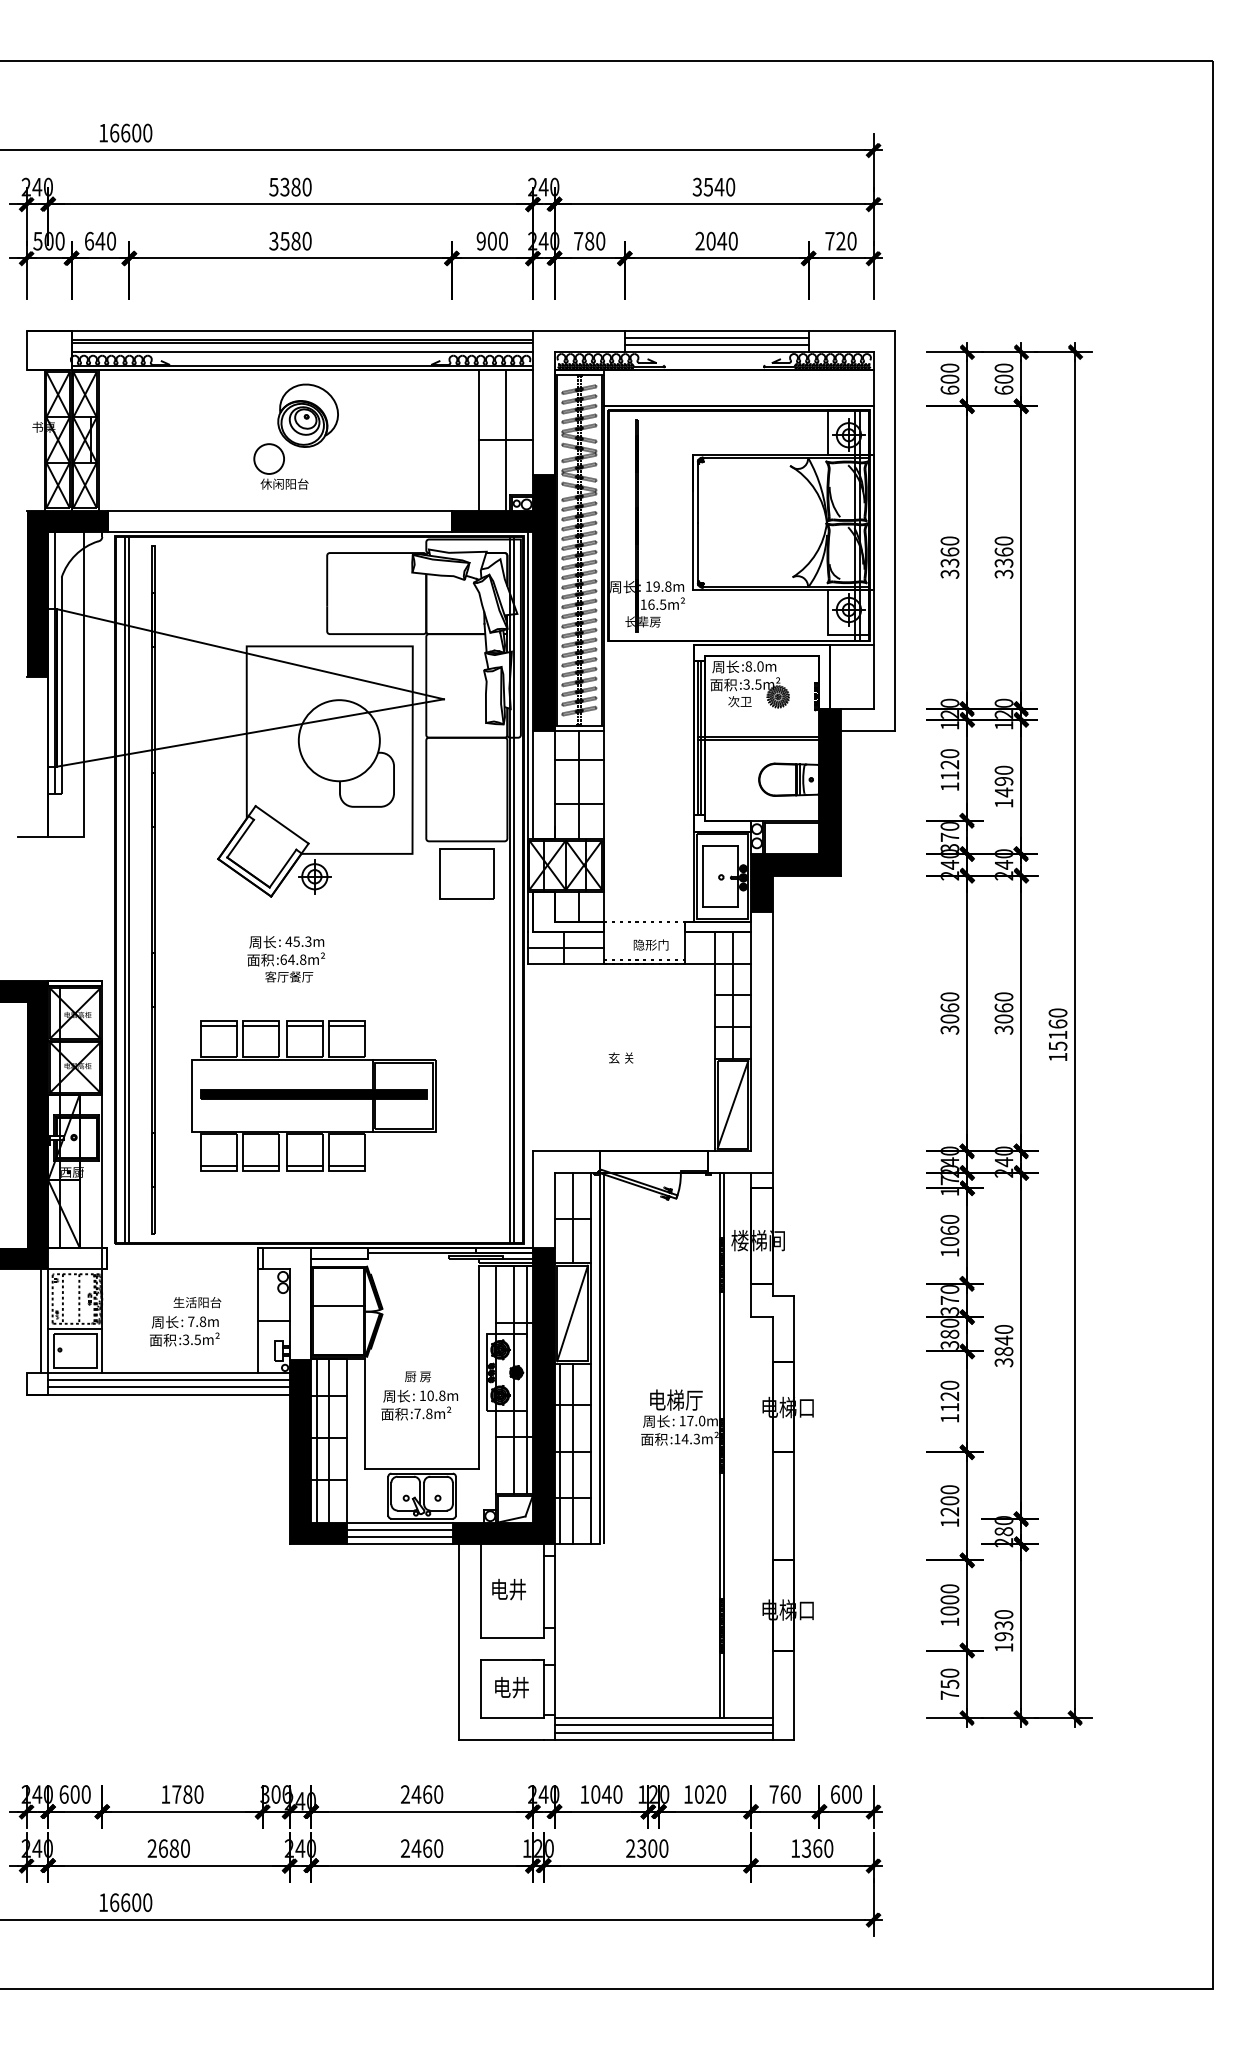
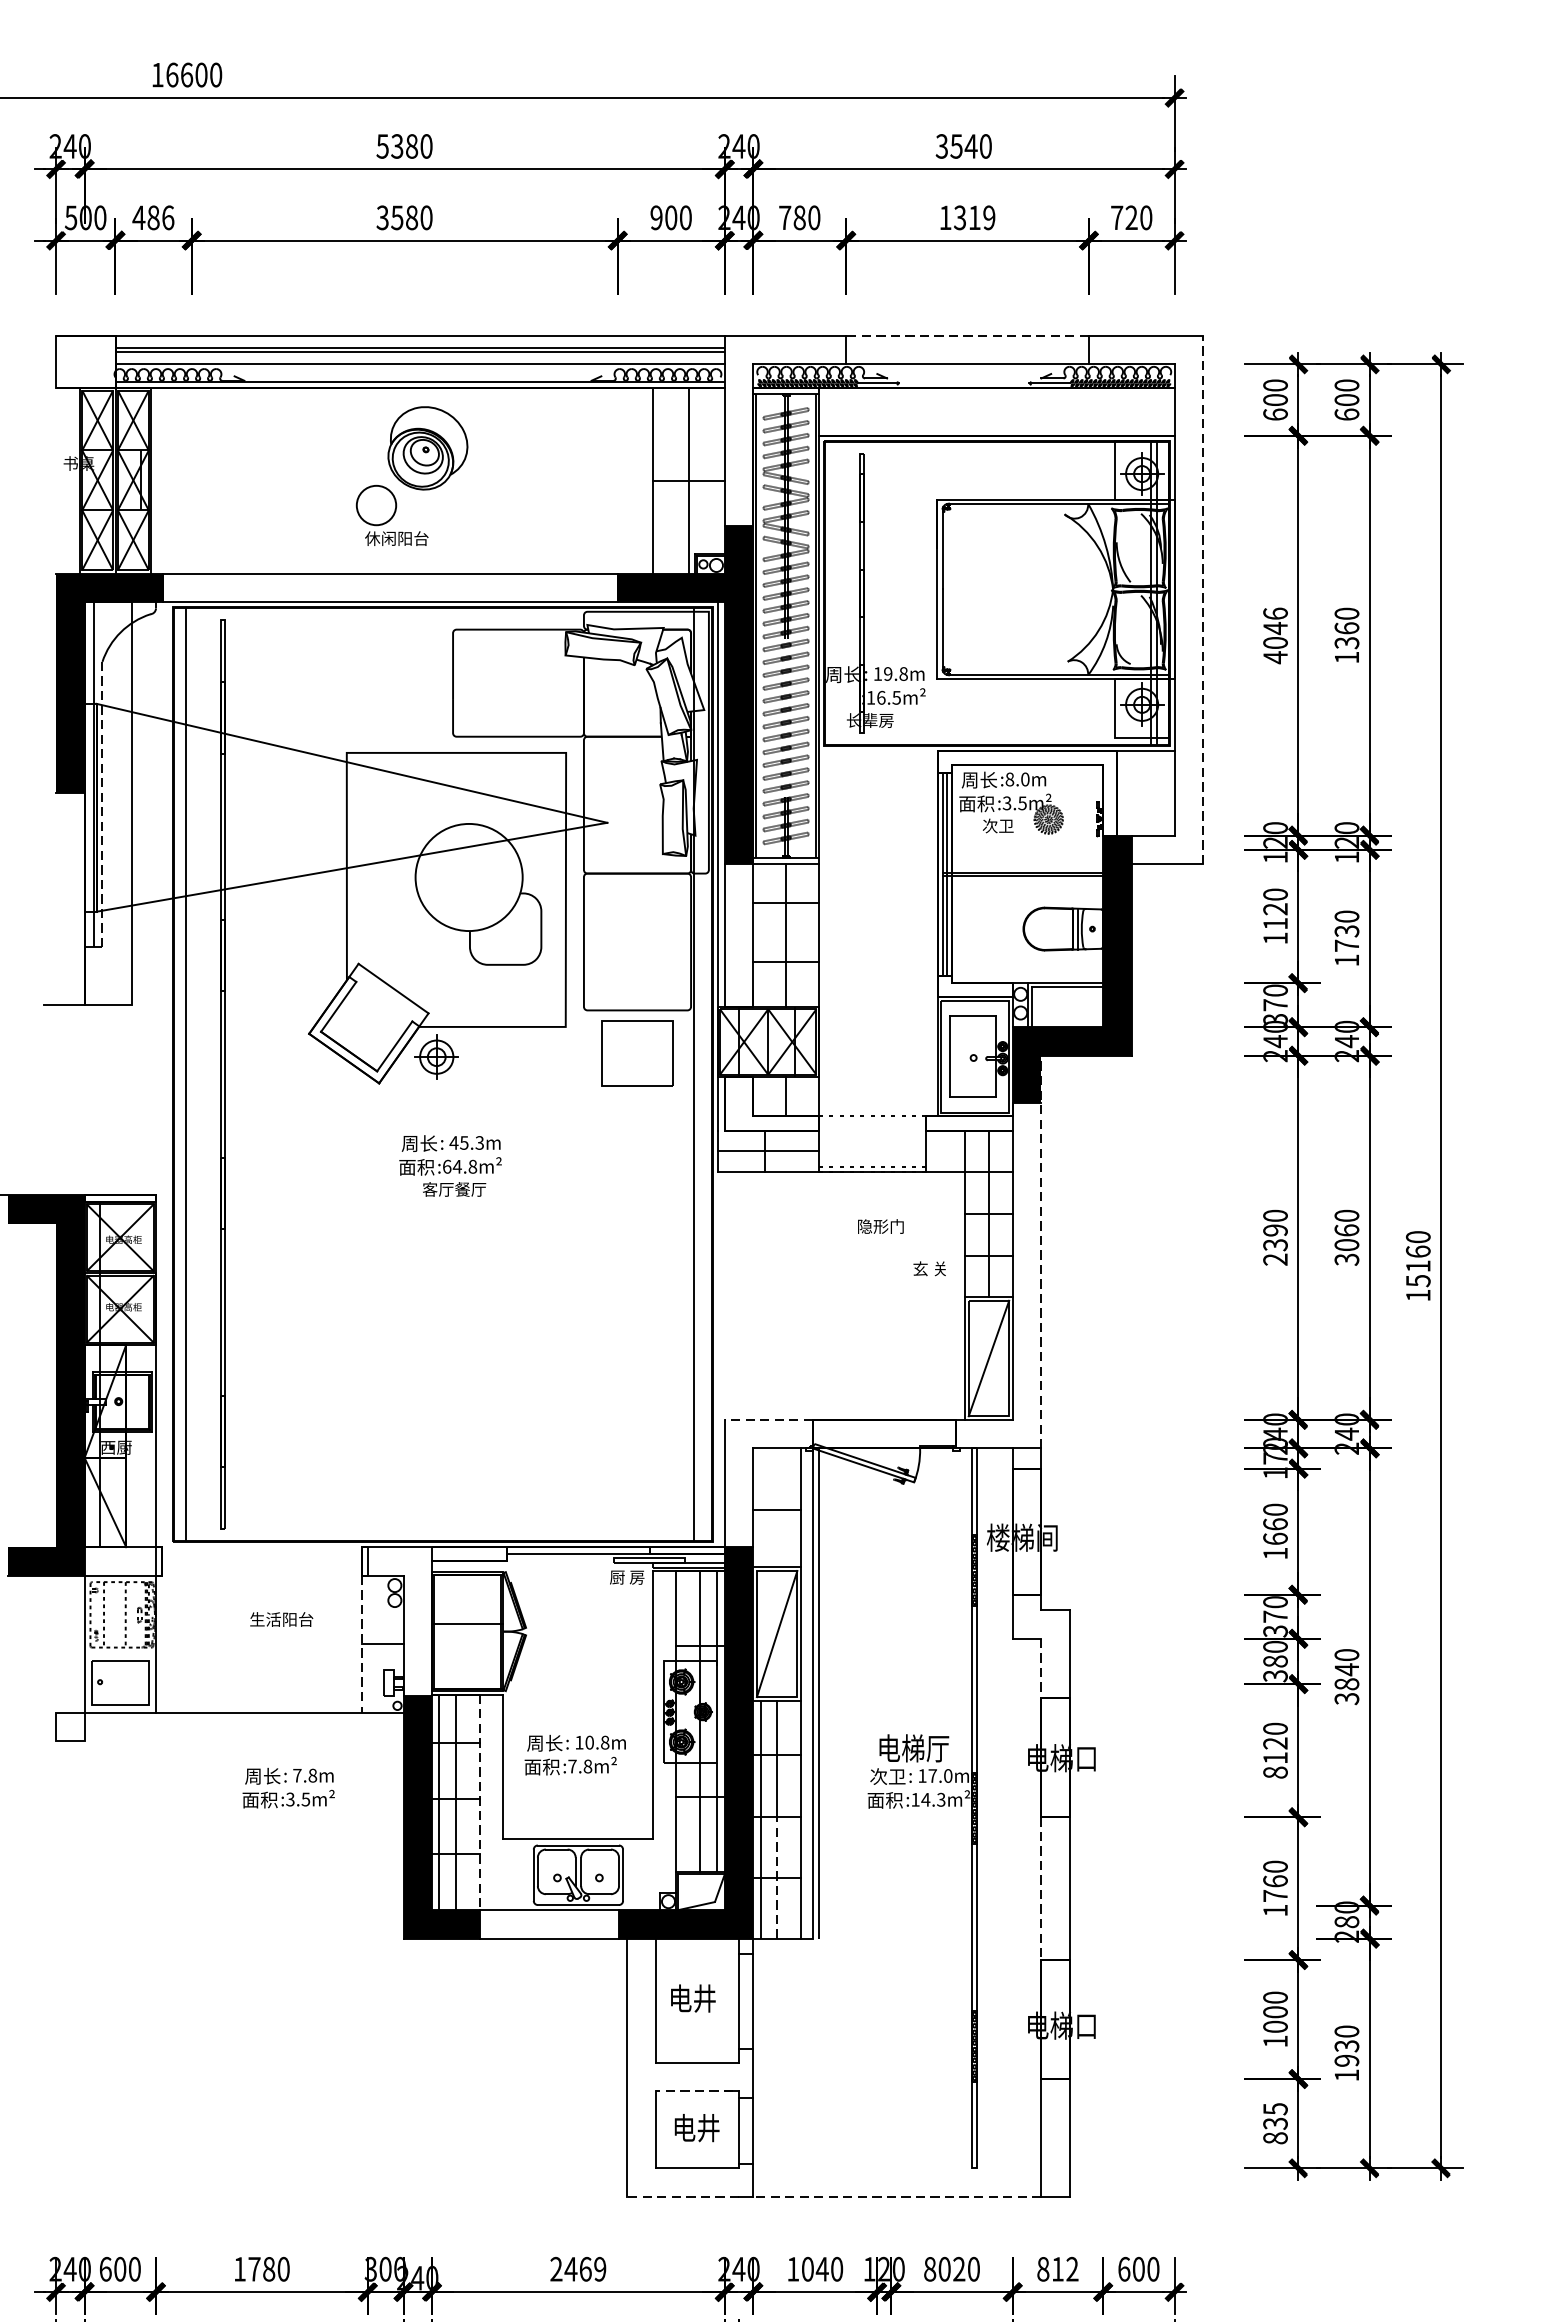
text: (100, 240) -> (153, 216), 640 -> 486
text: (716, 240) -> (967, 216), 2040 -> 1319
line: (716, 330) -> (967, 335), solid -> dashed
line: (716, 337) -> (967, 344), removed
line: (716, 345) -> (967, 355), removed
line: (895, 530) -> (1203, 599), solid -> dashed
text: (949, 557) -> (1274, 635), 3360 -> 4046
text: (1003, 573) -> (1346, 656), 3360 -> 1360
line: (61, 686) -> (102, 805), solid -> dashed
text: (1004, 787) -> (1347, 939), 1490 -> 1730
line: (129, 889) -> (191, 1074), removed
line: (514, 889) -> (700, 1074), removed
text: (650, 944) -> (880, 1225), moved
text: (286, 958) -> (450, 1165), moved
text: (949, 1018) -> (1274, 1244), 3060 -> 2390
line: (772, 1024) -> (1041, 1252), solid -> dashed
text: (620, 1057) -> (928, 1268), moved
part: (313, 1095) -> (434, 1346), removed
line: (565, 1151) -> (767, 1420), solid -> dashed
line: (572, 1218) -> (777, 1508), removed
text: (949, 1241) -> (1274, 1538), 1060 -> 1660
line: (40, 1321) -> (74, 1644), removed
line: (258, 1321) -> (362, 1644), solid -> dashed
line: (75, 1328) -> (120, 1653), removed
text: (184, 1331) -> (288, 1788), moved
line: (772, 1339) -> (1041, 1668), solid -> dashed
text: (417, 1376) -> (626, 1577), moved
line: (168, 1380) -> (243, 1722), removed
line: (168, 1387) -> (243, 1731), removed
line: (157, 1394) -> (228, 1740), removed
text: (949, 1417) -> (1274, 1771), 1120 -> 8120
text: (656, 1421) -> (887, 1776), 周长 -> 次卫
line: (347, 1441) -> (479, 1803), solid -> dashed
line: (572, 1498) -> (777, 1878), solid -> dashed
line: (772, 1506) -> (1041, 1888), solid -> dashed
text: (949, 1506) -> (1274, 1888), 1200 -> 1760
line: (399, 1529) -> (548, 1919), removed
line: (399, 1537) -> (548, 1929), removed
line: (509, 1659) -> (693, 2090), solid -> dashed
text: (949, 1683) -> (1274, 2122), 750 -> 835
line: (663, 1718) -> (897, 2168), removed
line: (663, 1725) -> (897, 2178), removed
line: (663, 1732) -> (897, 2187), removed
line: (500, 1739) -> (681, 2196), solid -> dashed
line: (663, 1739) -> (897, 2196), solid -> dashed
text: (438, 1794) -> (600, 2269), 2460 -> 2469
text: (687, 1794) -> (928, 2269), 1020 -> 8020
text: (784, 1794) -> (1057, 2269), 760 -> 812

